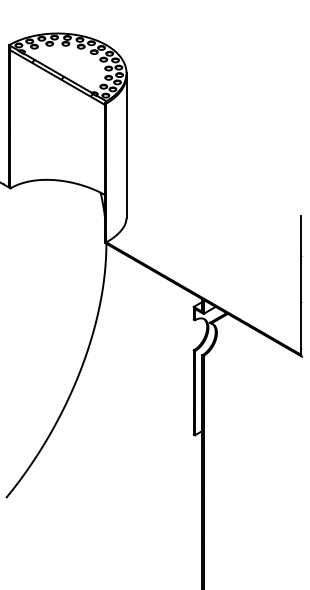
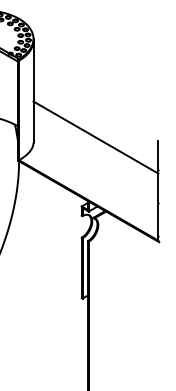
line: (213, 210) -> (95, 137), added

